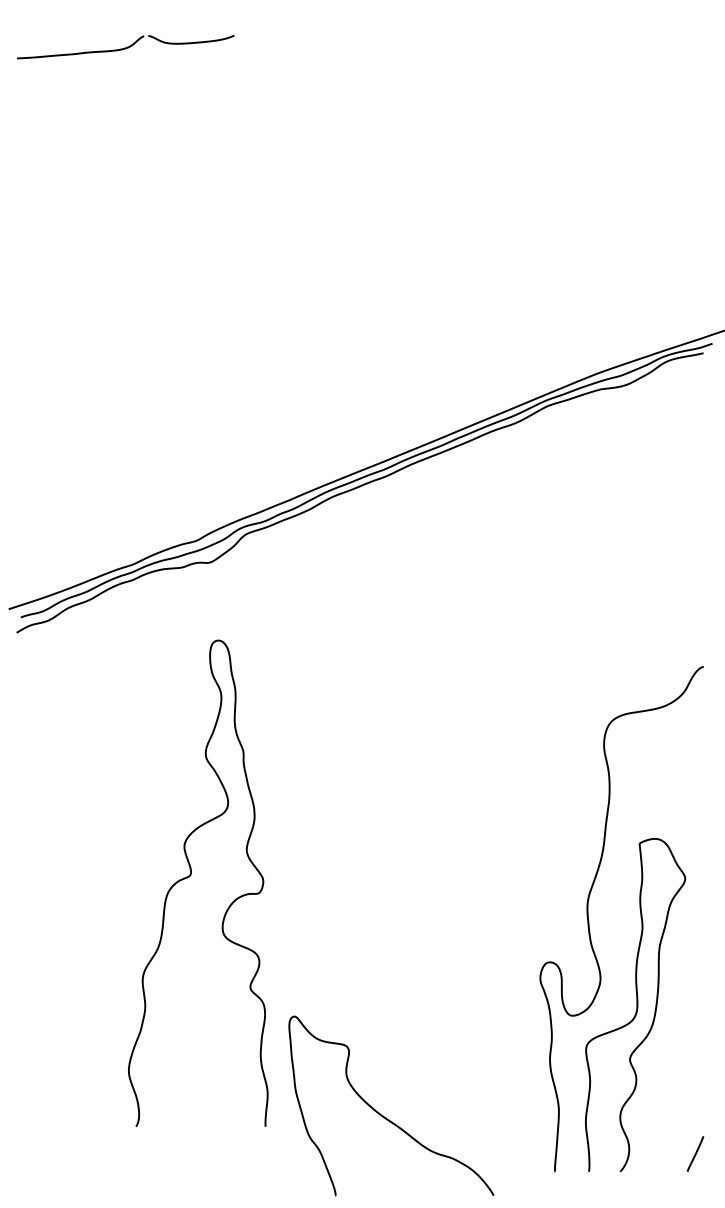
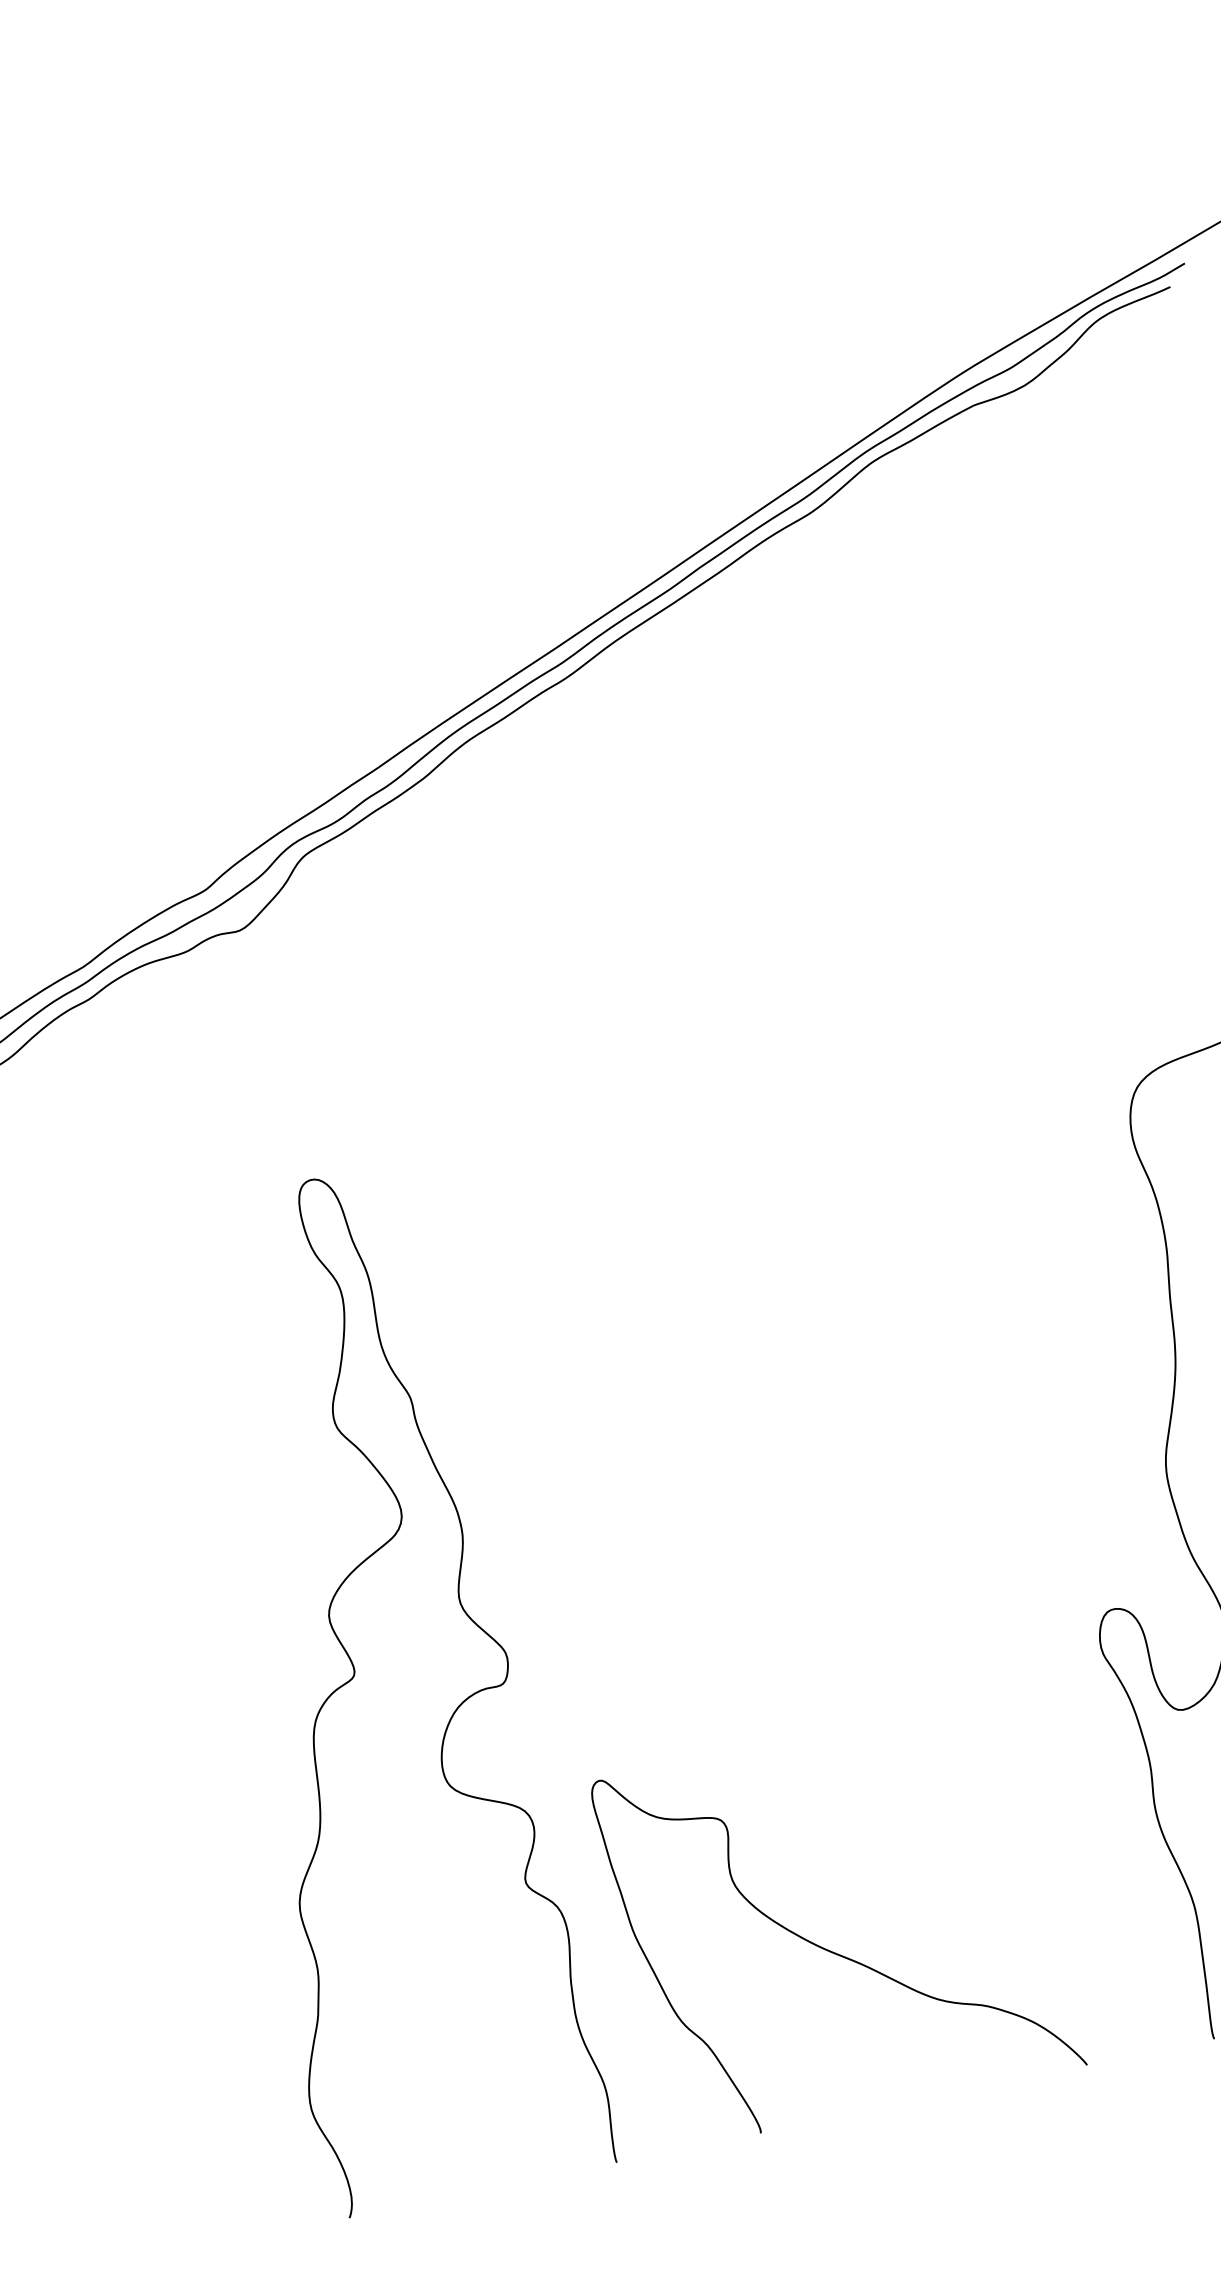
curve: (191, 875) -> (356, 1676), moved
curve: (383, 1115) -> (825, 1946), moved

